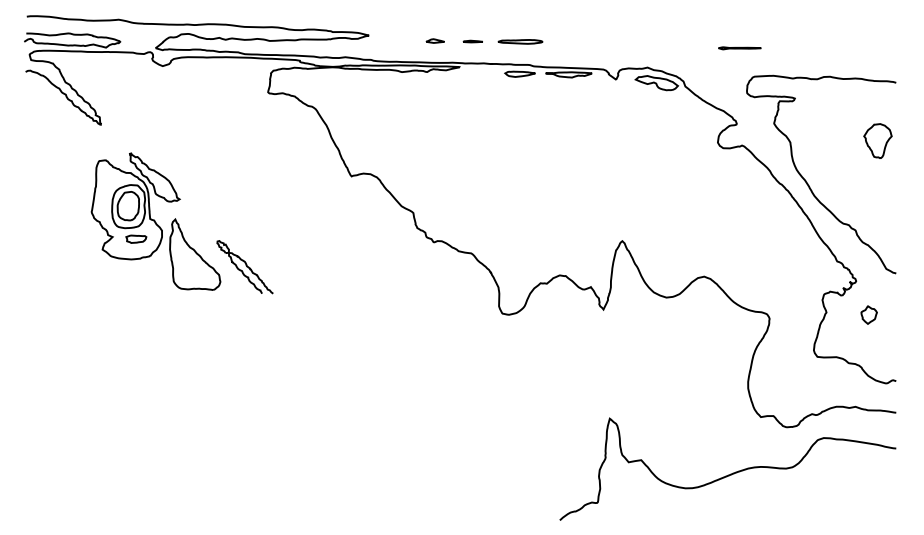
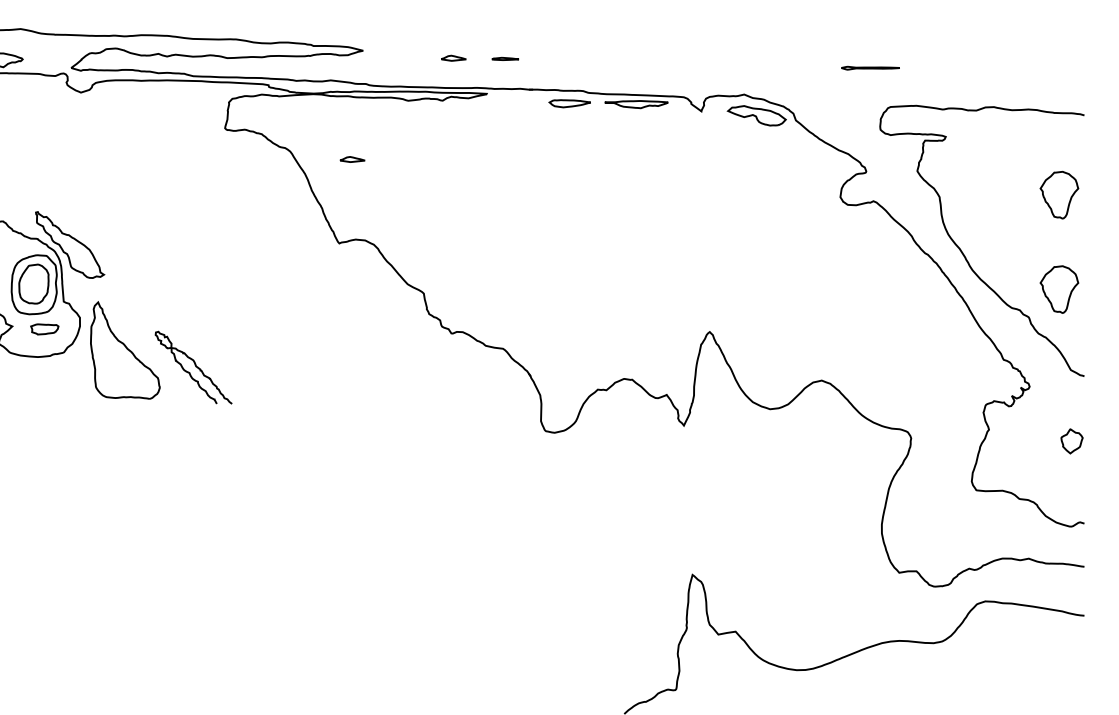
part: (520, 41) -> (570, 58), removed
part: (360, 114) -> (351, 158), added
part: (877, 209) -> (1058, 288), added
part: (868, 314) -> (1071, 440), moved

